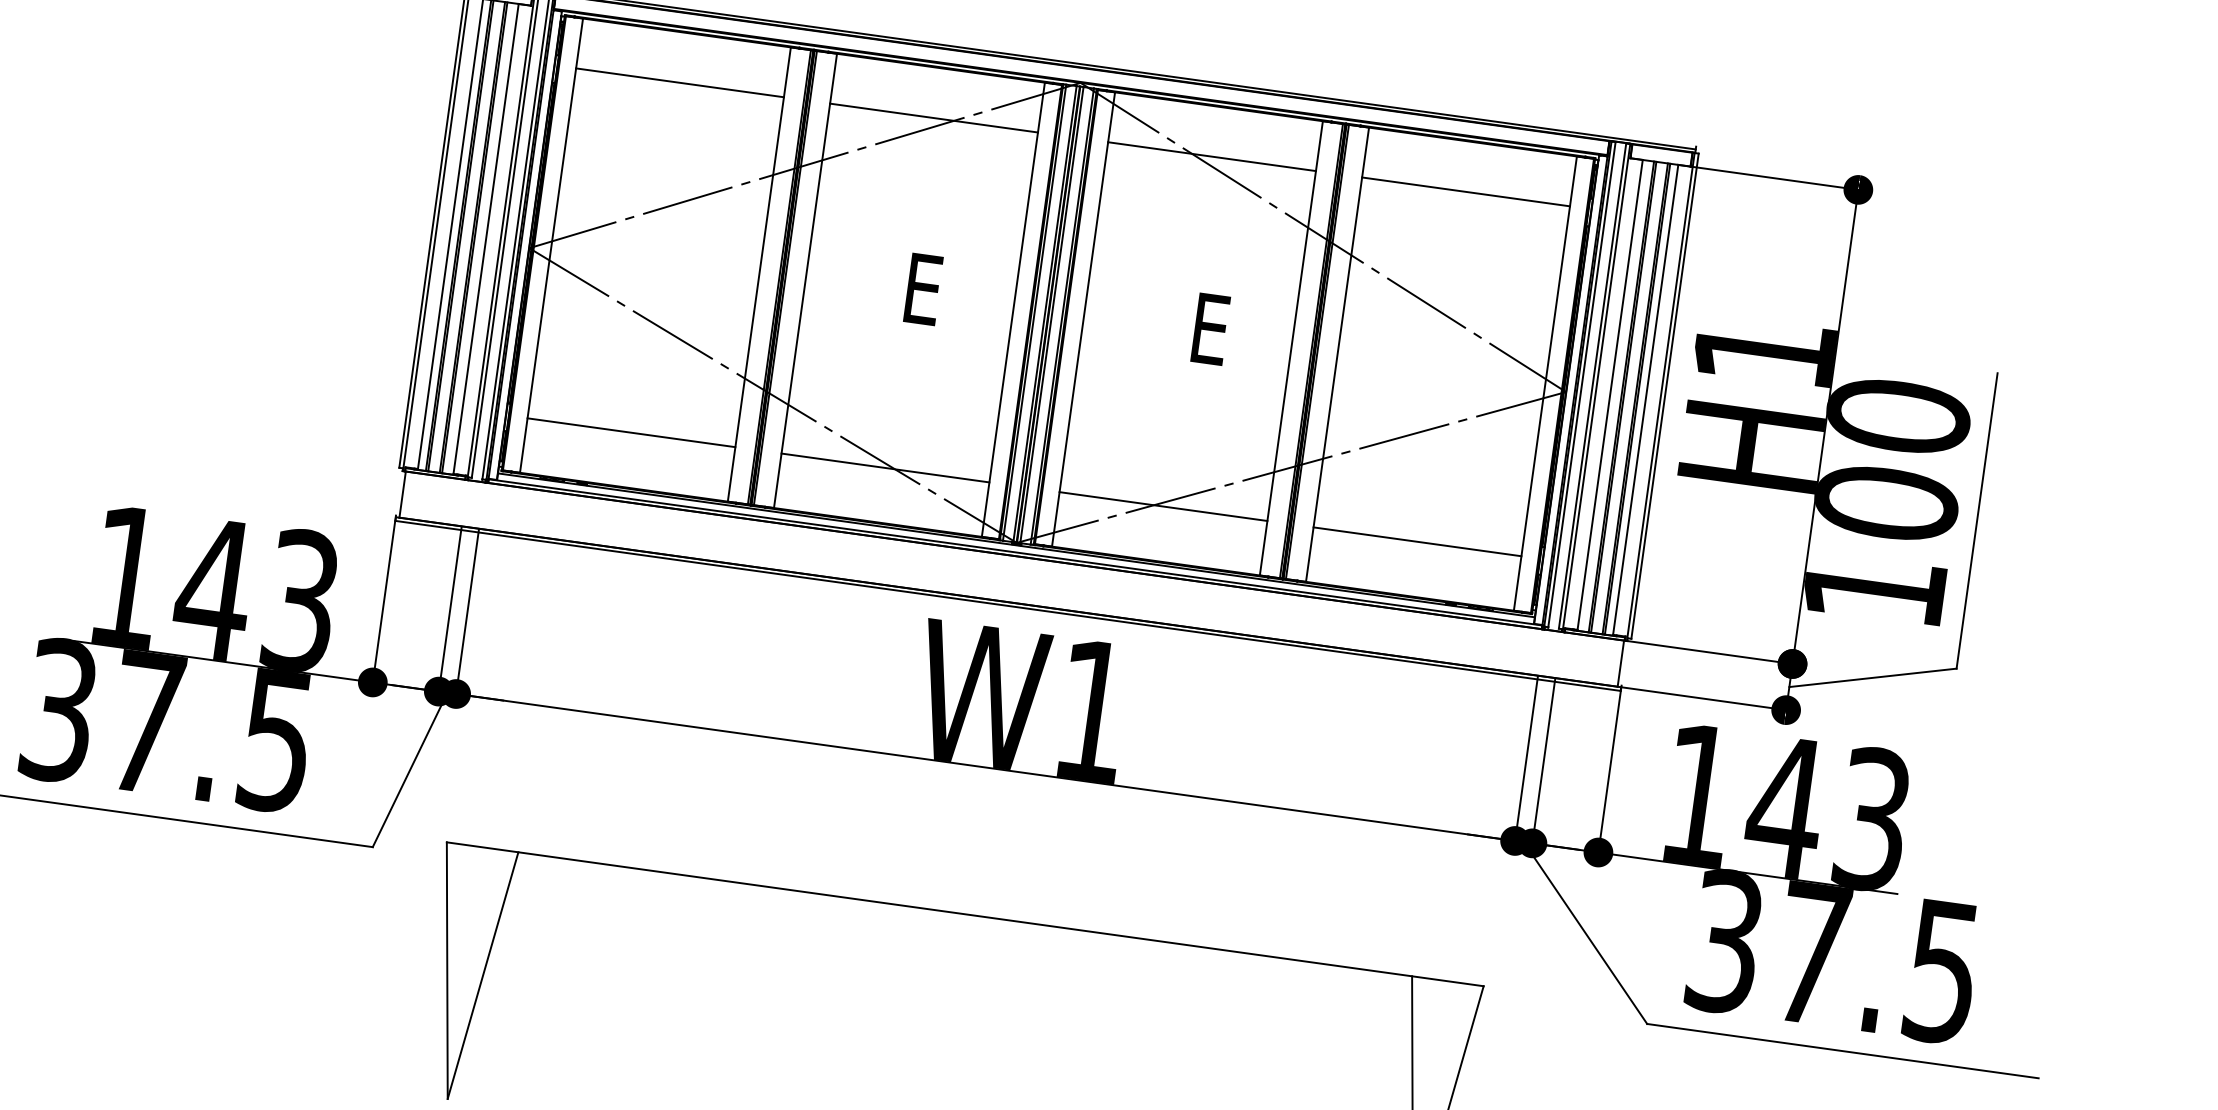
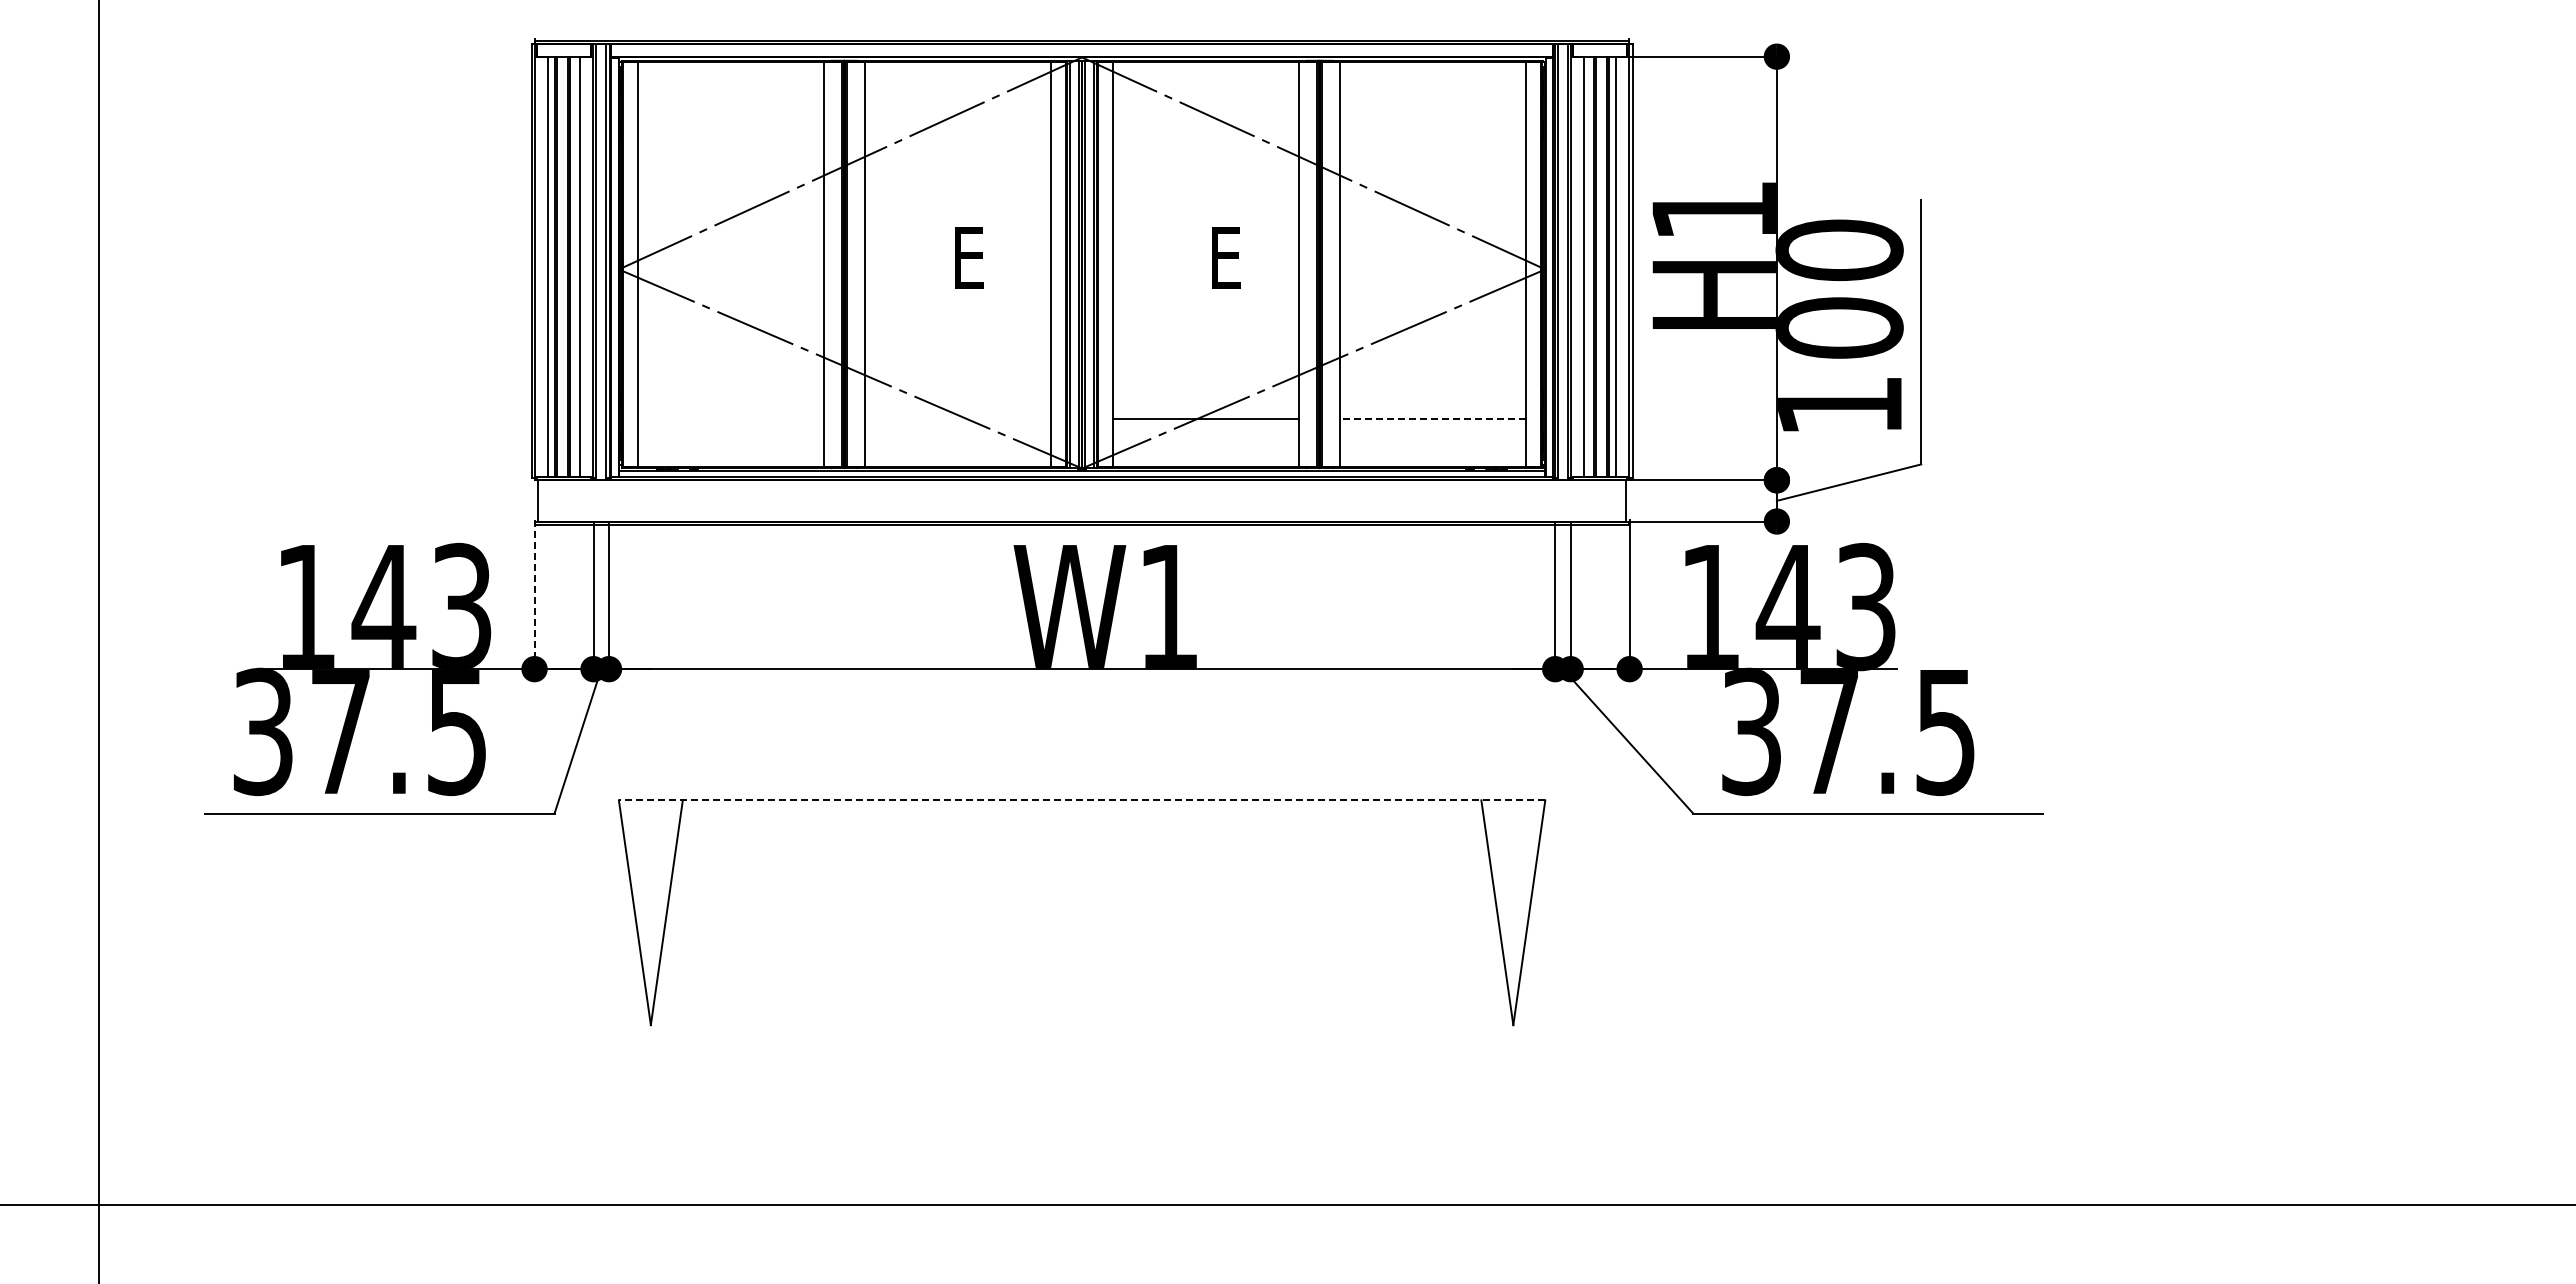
line: (679, 83) -> (730, 106), removed
line: (933, 118) -> (957, 106), removed
line: (1212, 157) -> (1206, 106), removed
line: (1466, 192) -> (1433, 106), removed
line: (631, 432) -> (730, 418), removed
line: (885, 467) -> (957, 418), removed
line: (1417, 541) -> (1433, 418), solid -> dashed
line: (384, 598) -> (534, 594), solid -> dashed
line: (964, 914) -> (1081, 800), solid -> dashed

